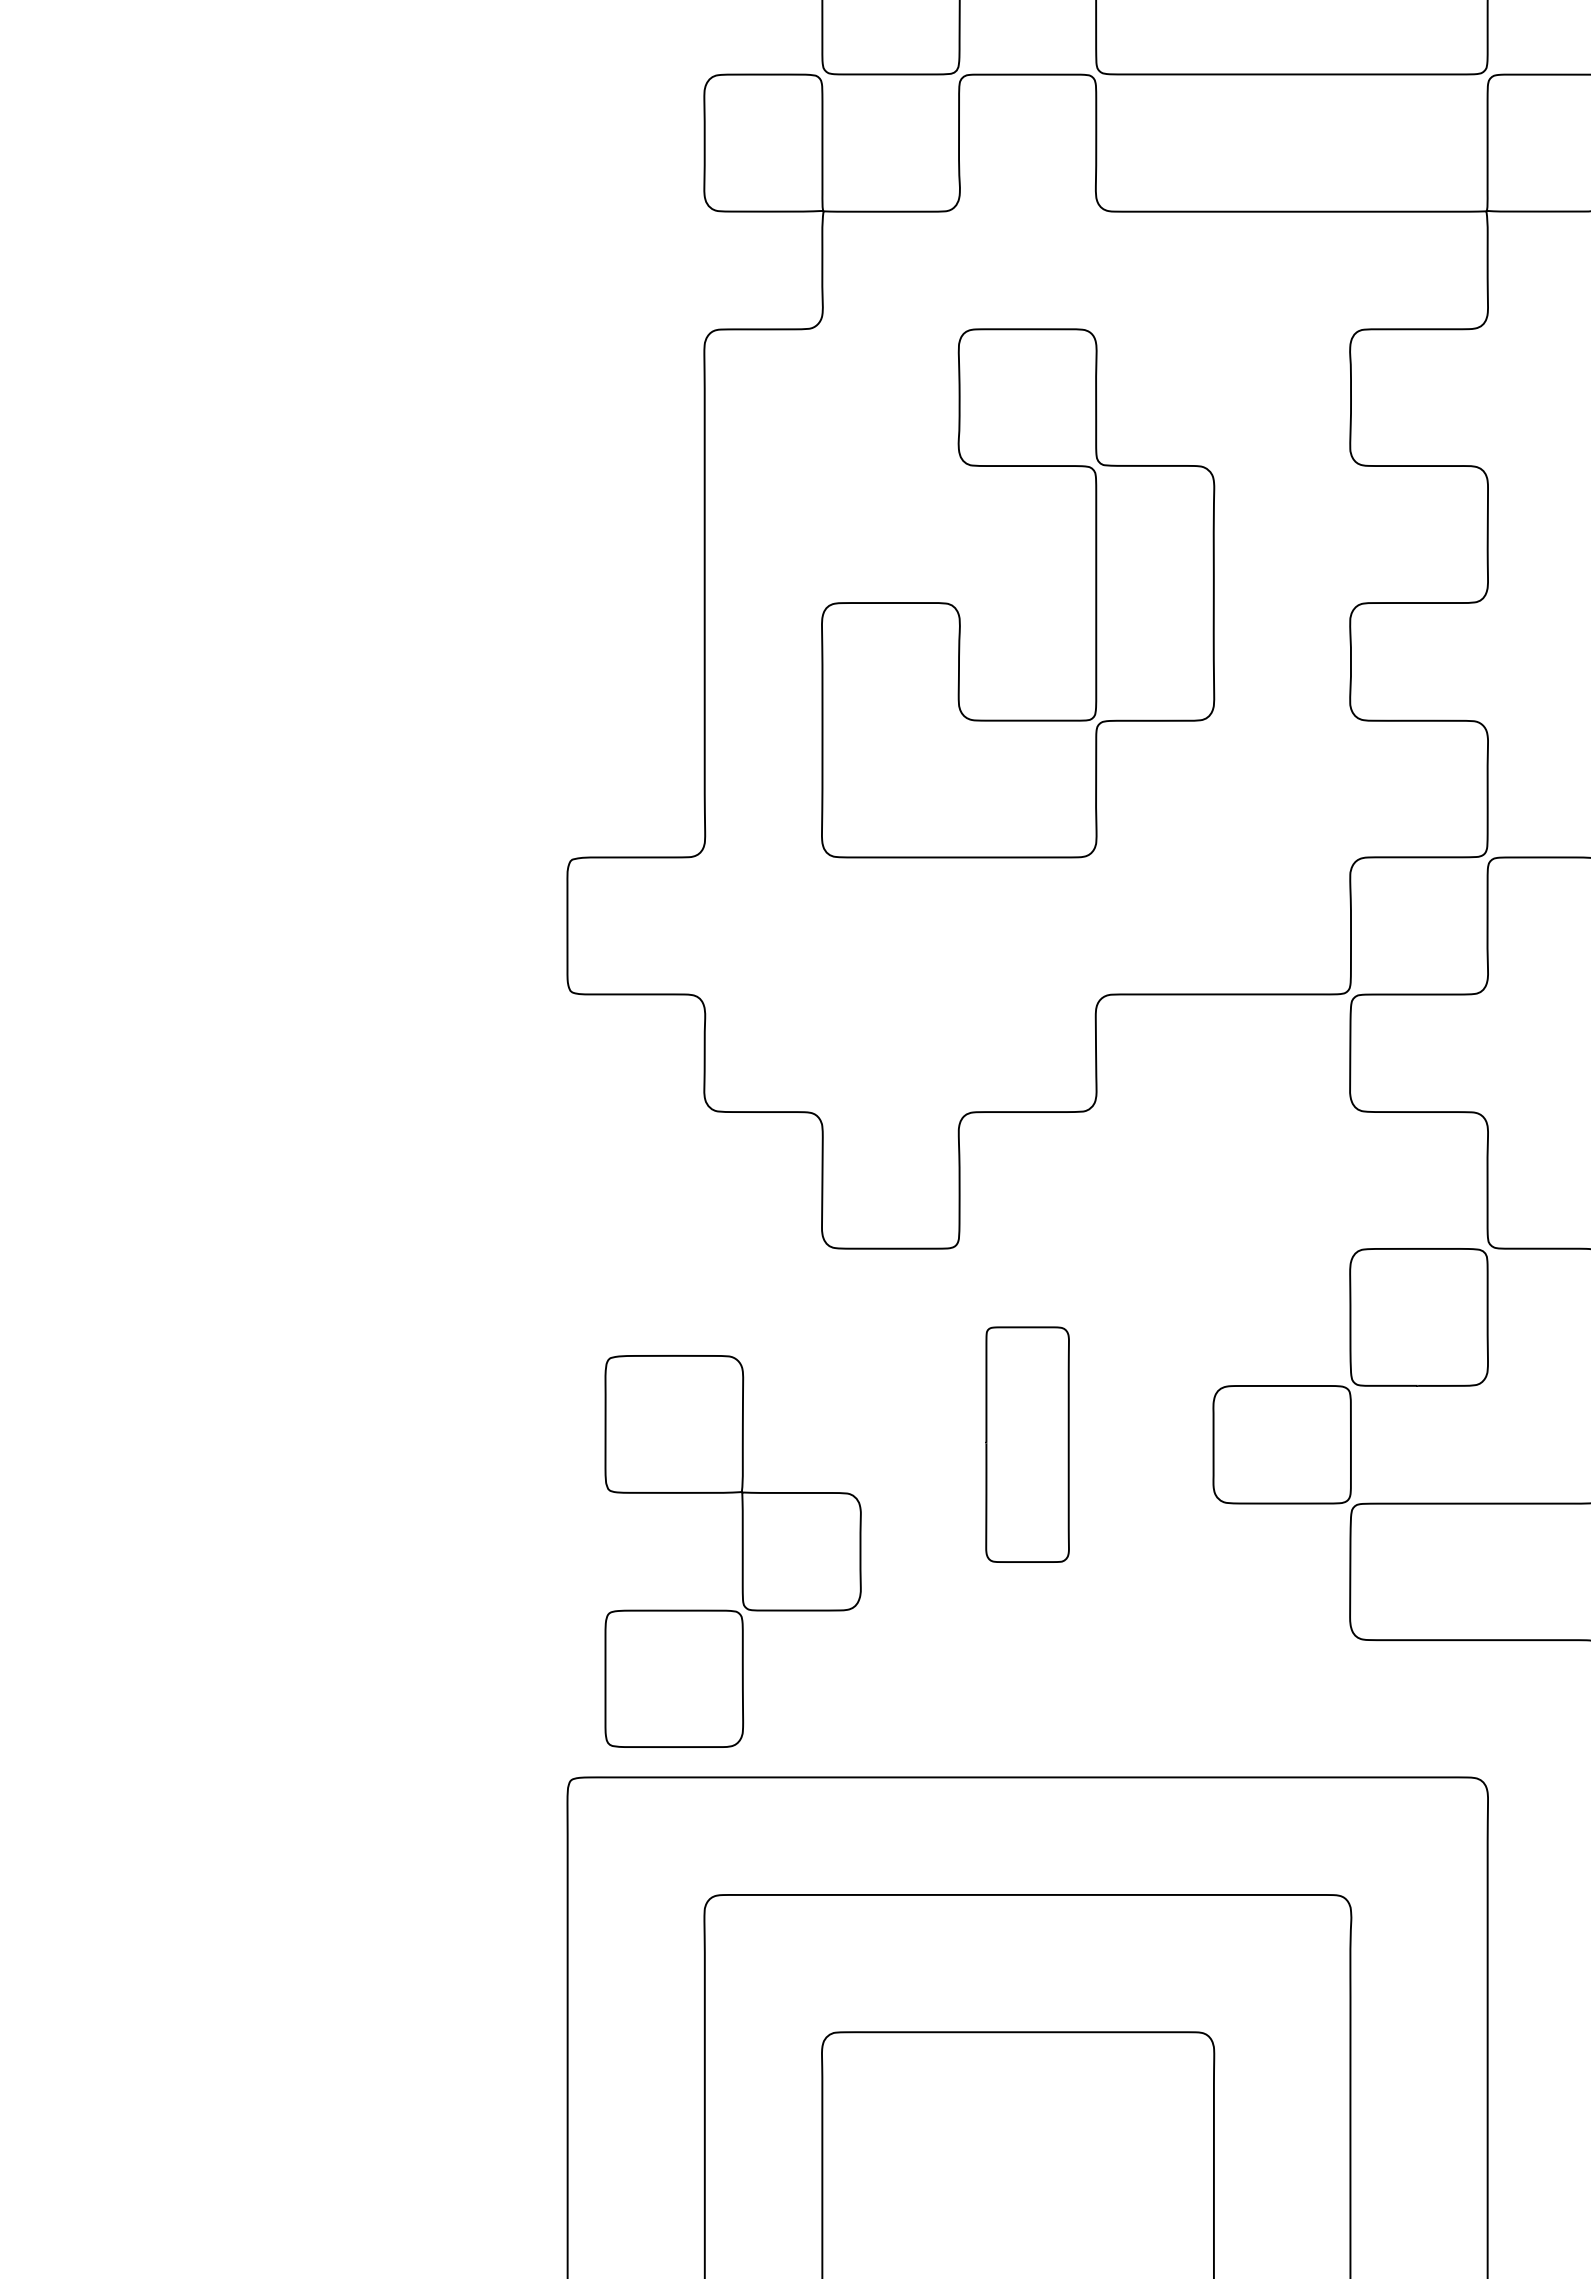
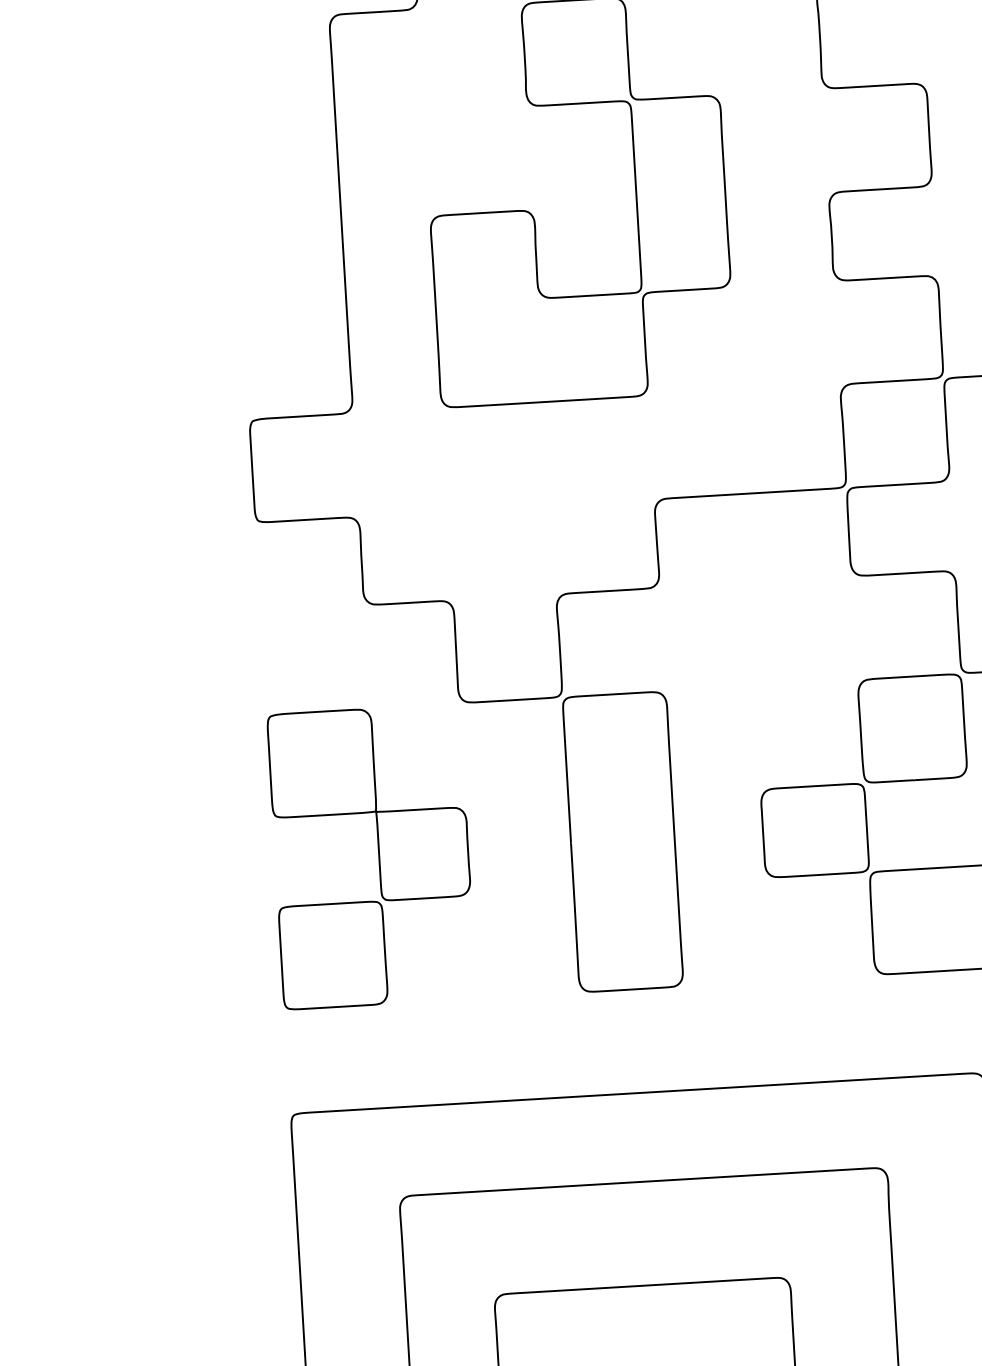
part: (1027, 1444) -> (622, 841), size x1.67
part: (741, 1551) -> (378, 856), moved

